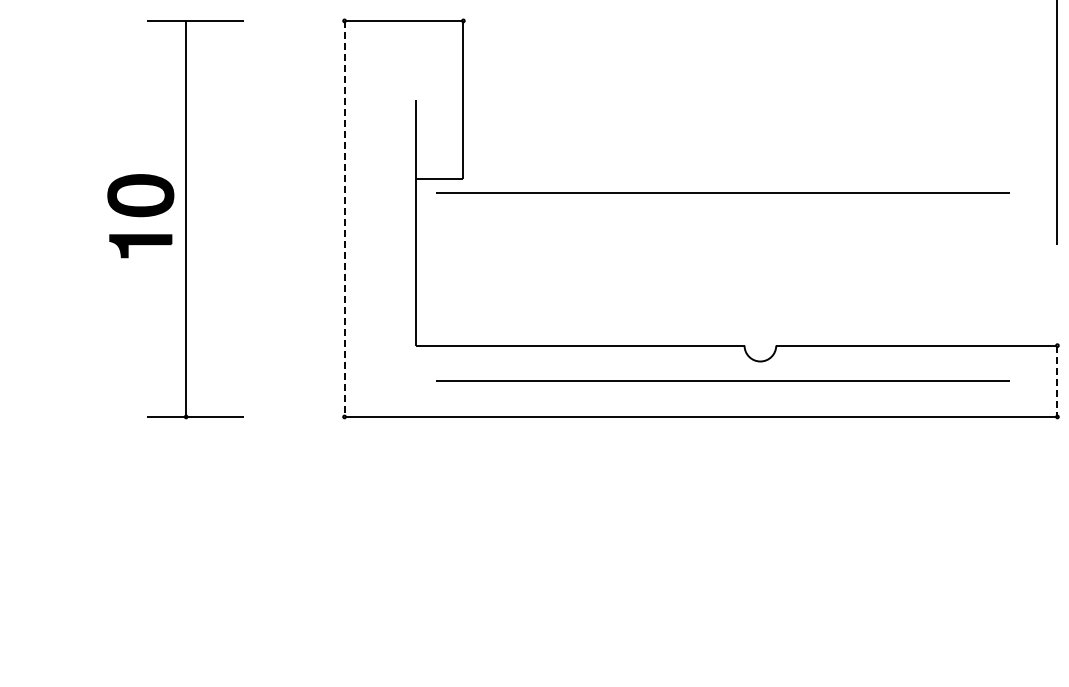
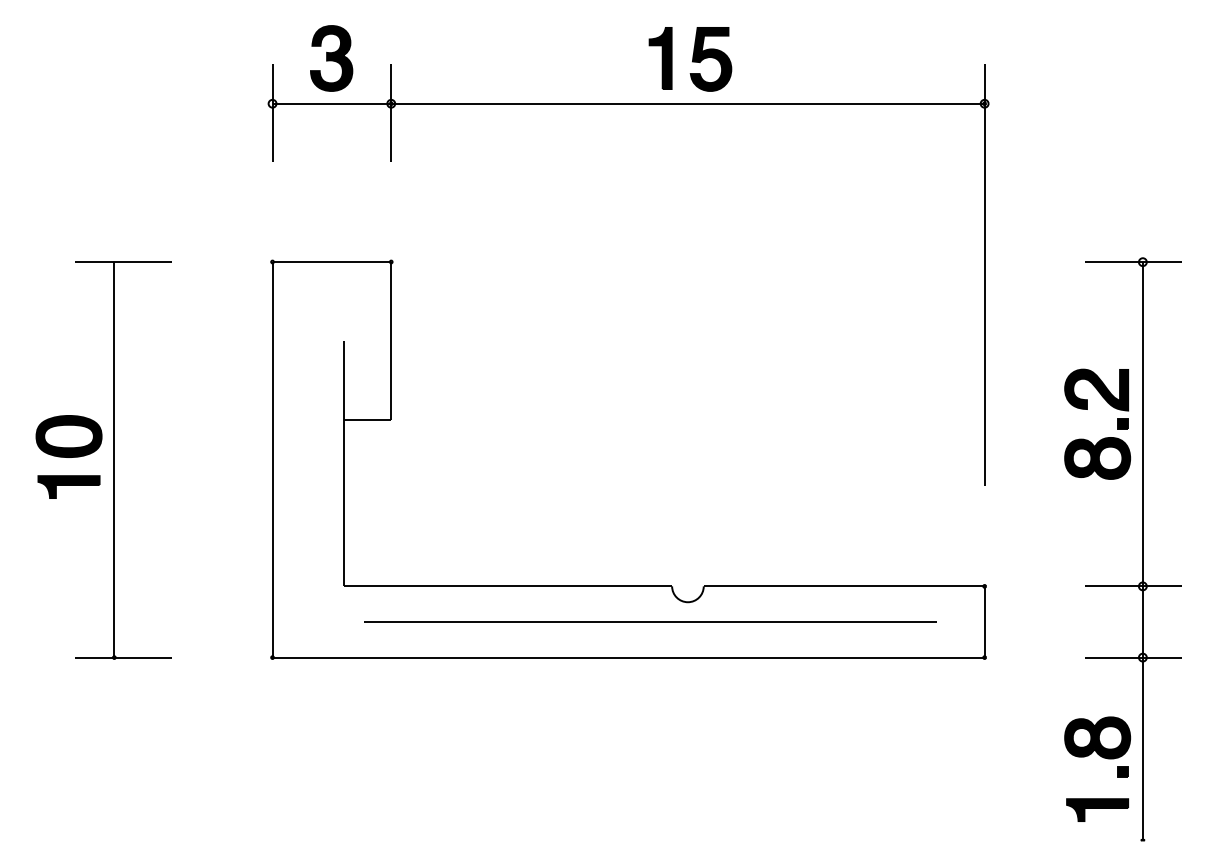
line: (722, 192) -> (650, 433), removed
line: (344, 218) -> (272, 459), dashed -> solid
line: (1057, 380) -> (984, 621), dashed -> solid

